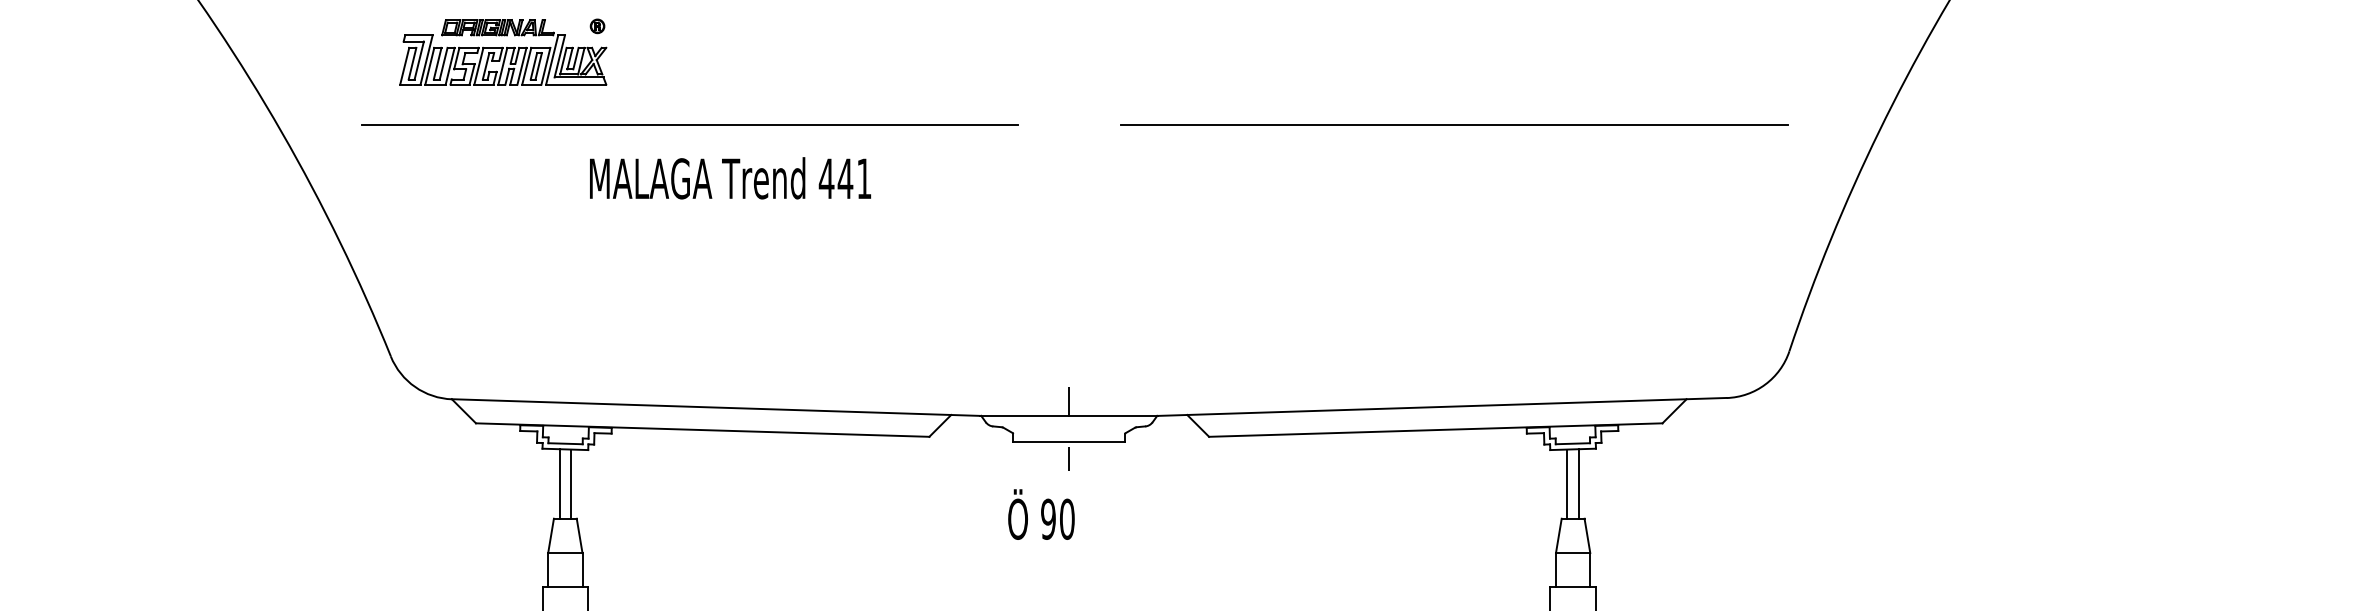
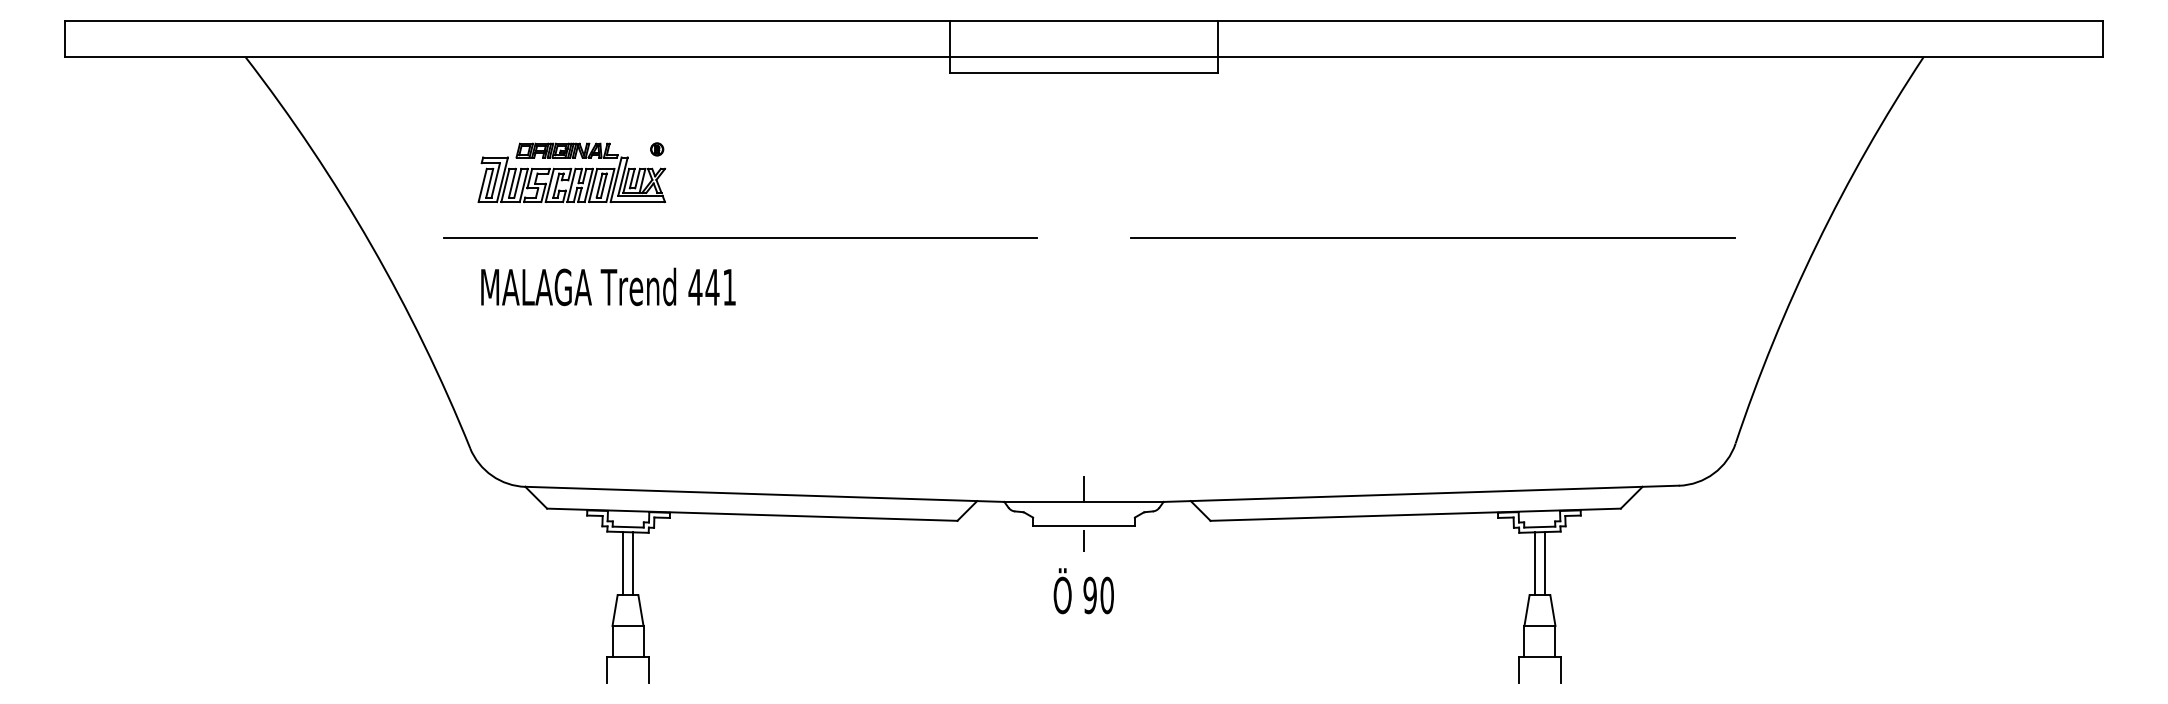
text: (730, 177) -> (608, 286), moved
text: (1041, 514) -> (1083, 591), moved

